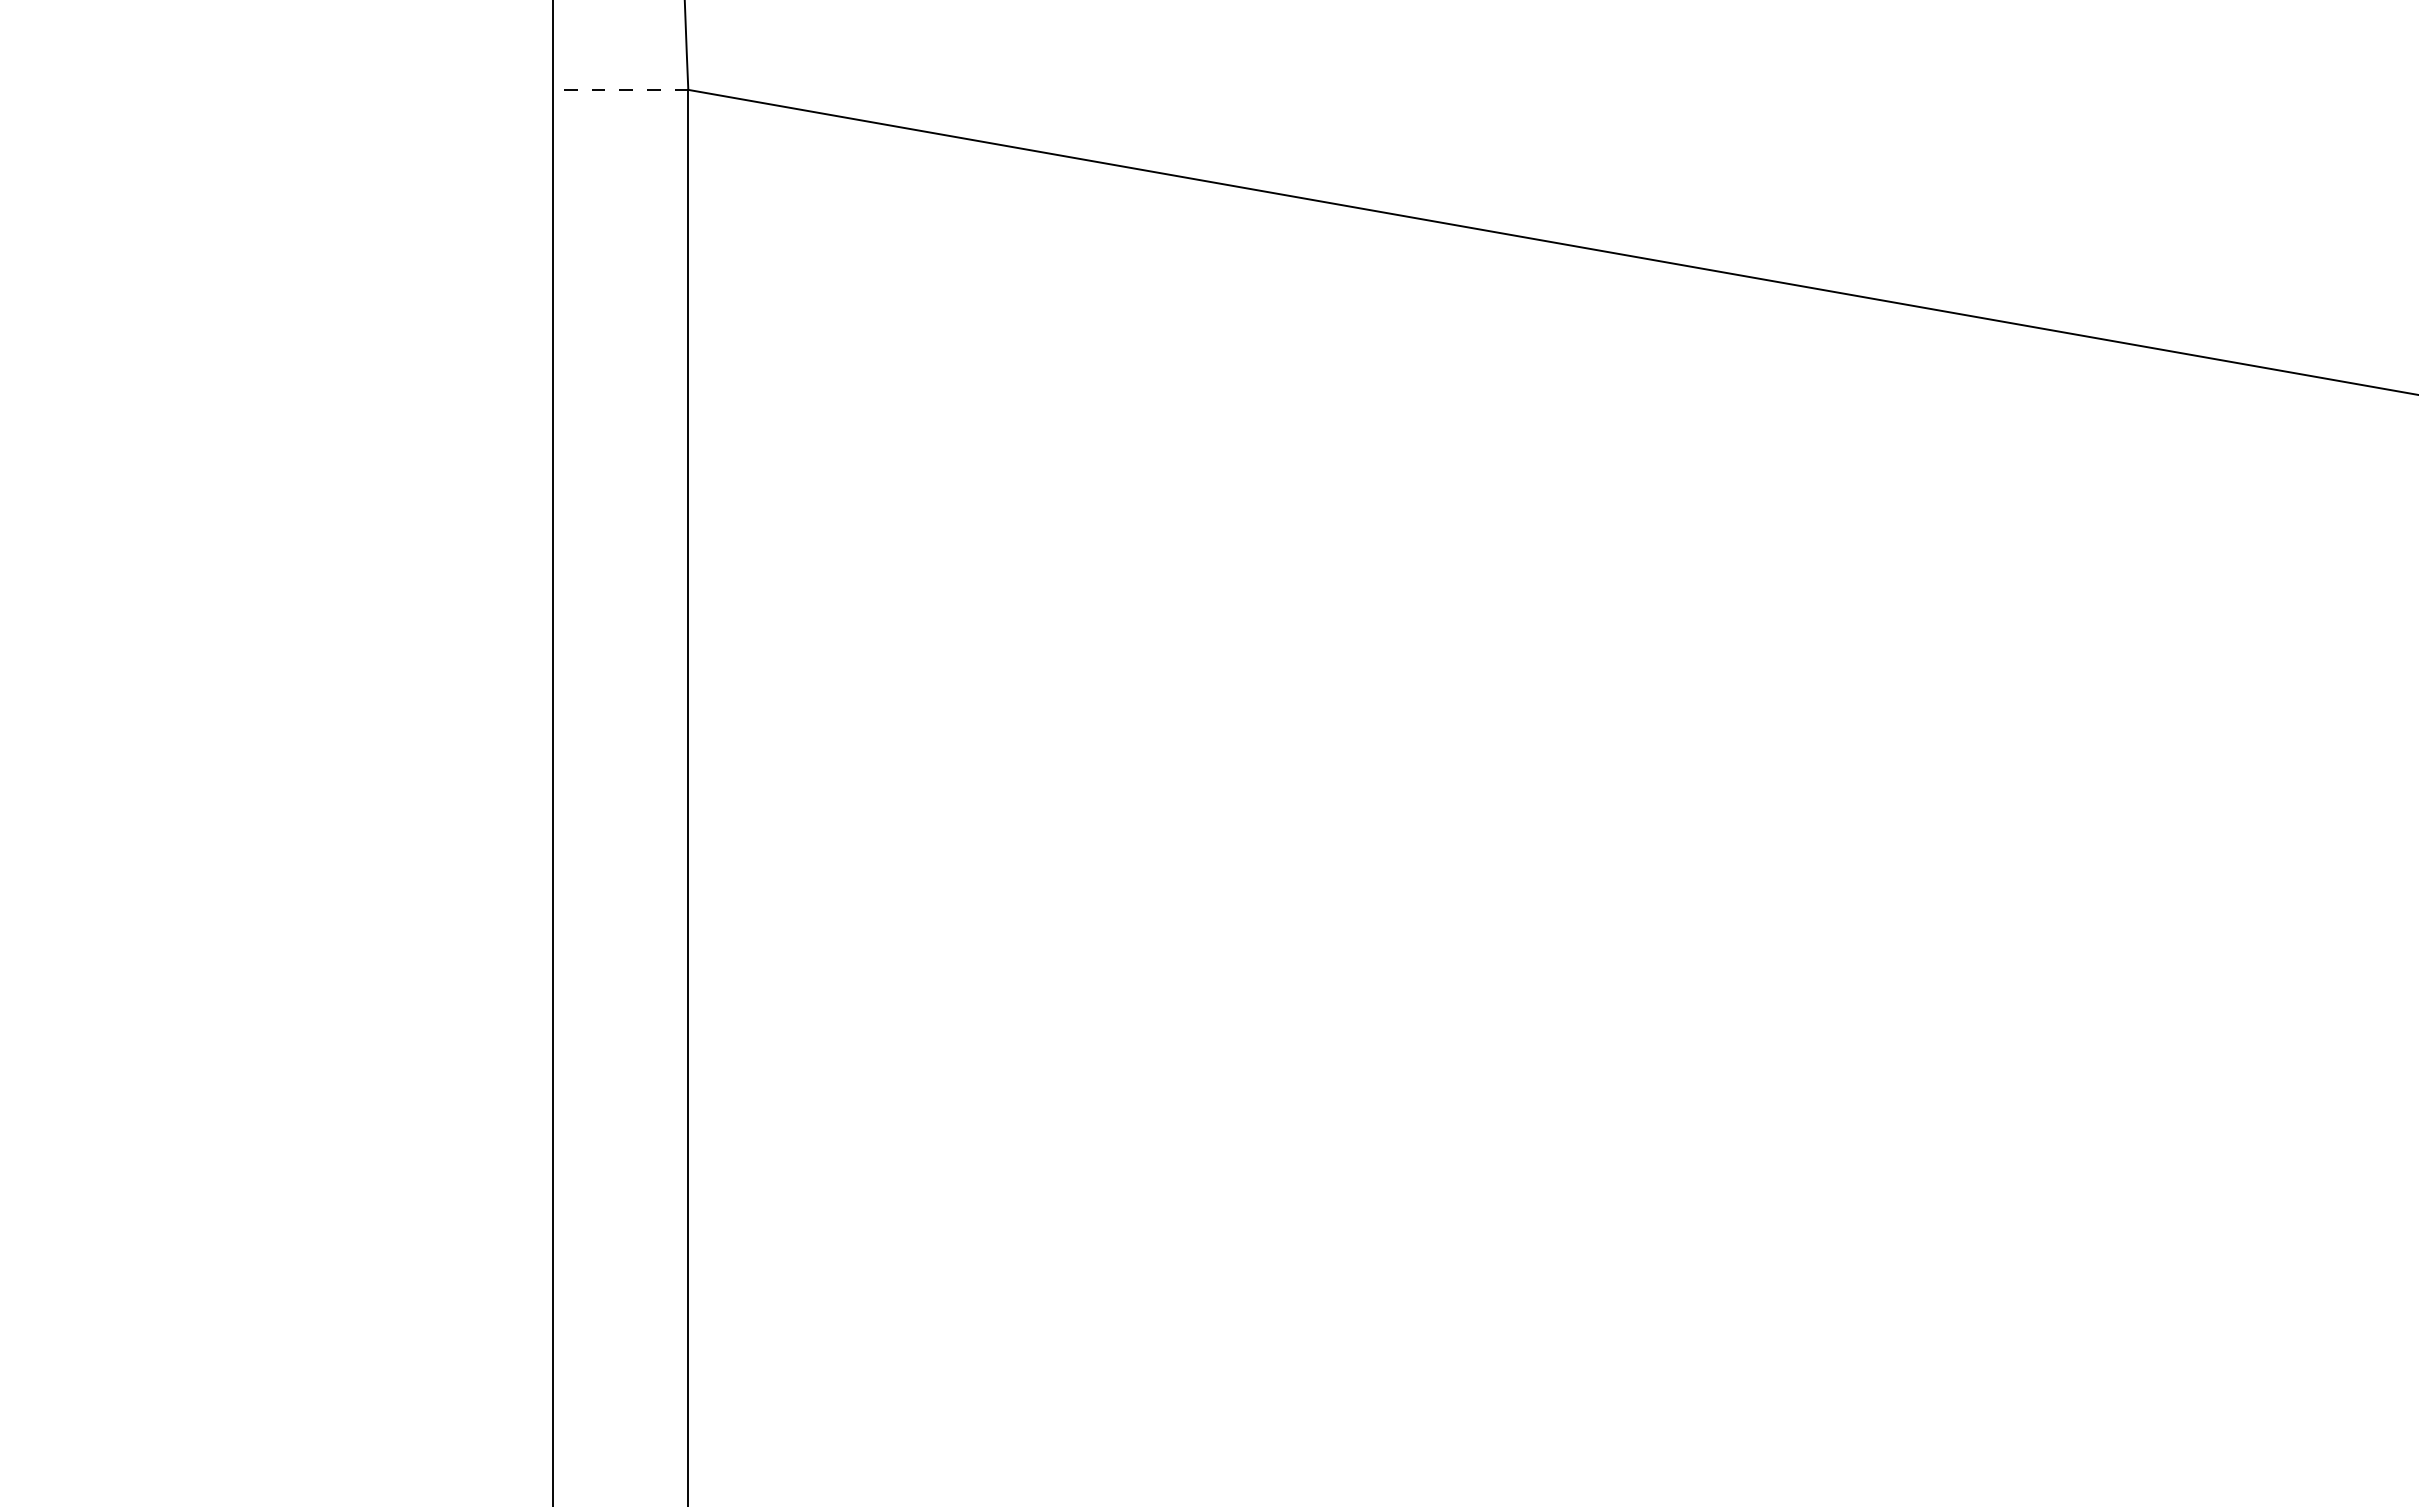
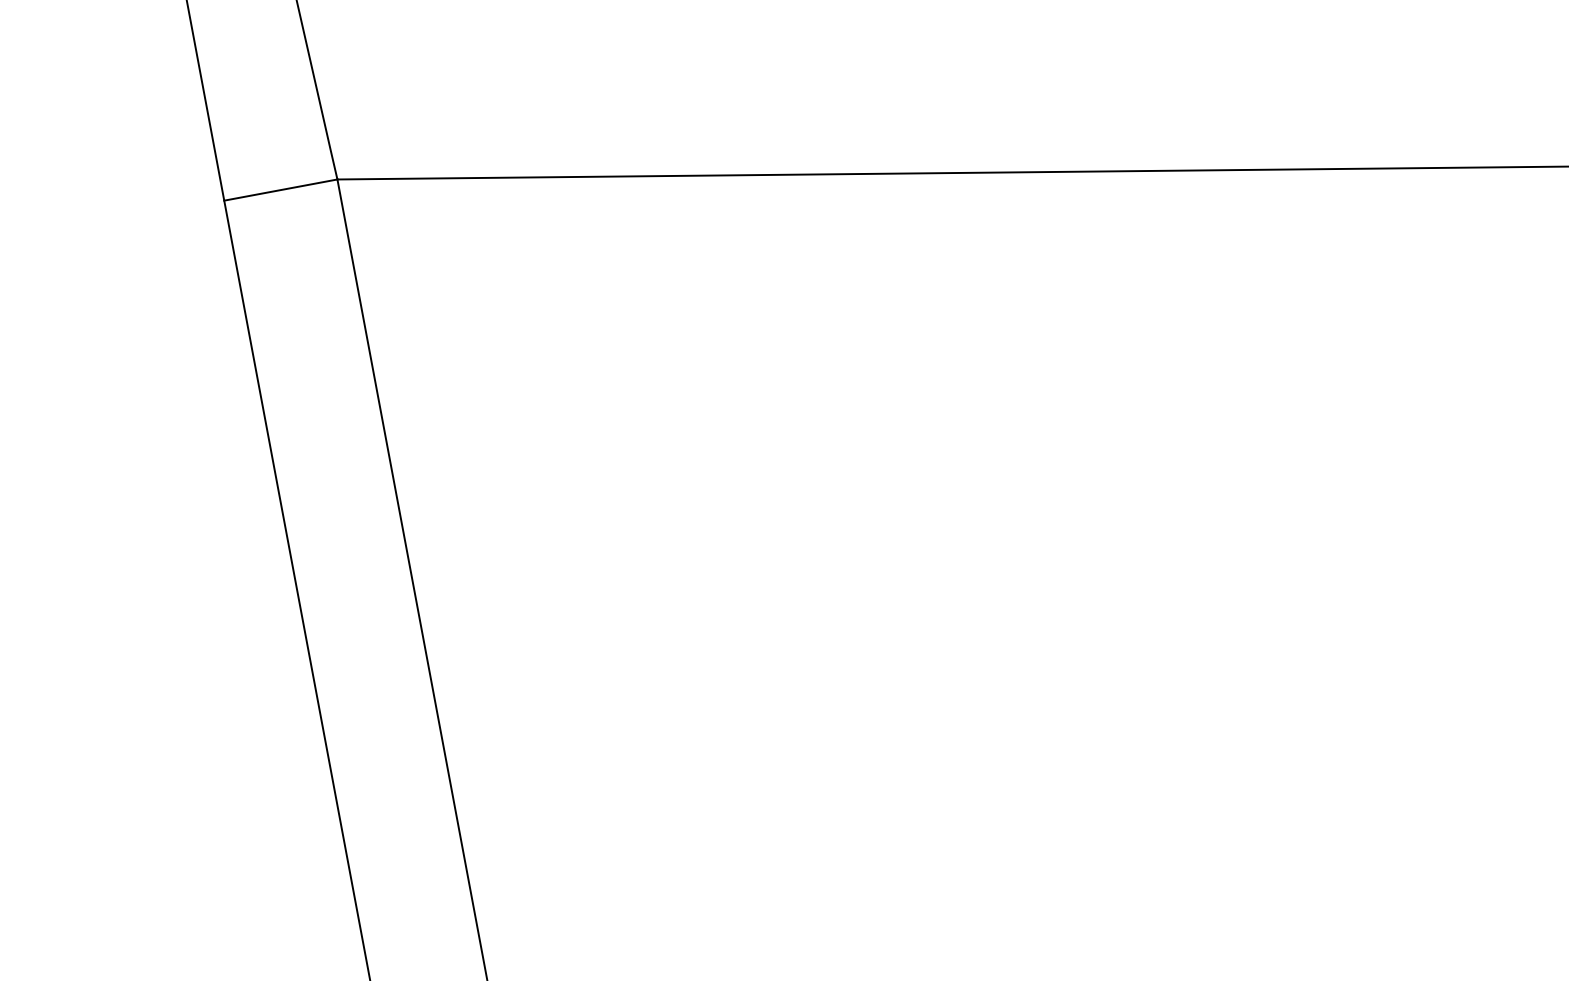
line: (620, 89) -> (280, 189), dashed -> solid

